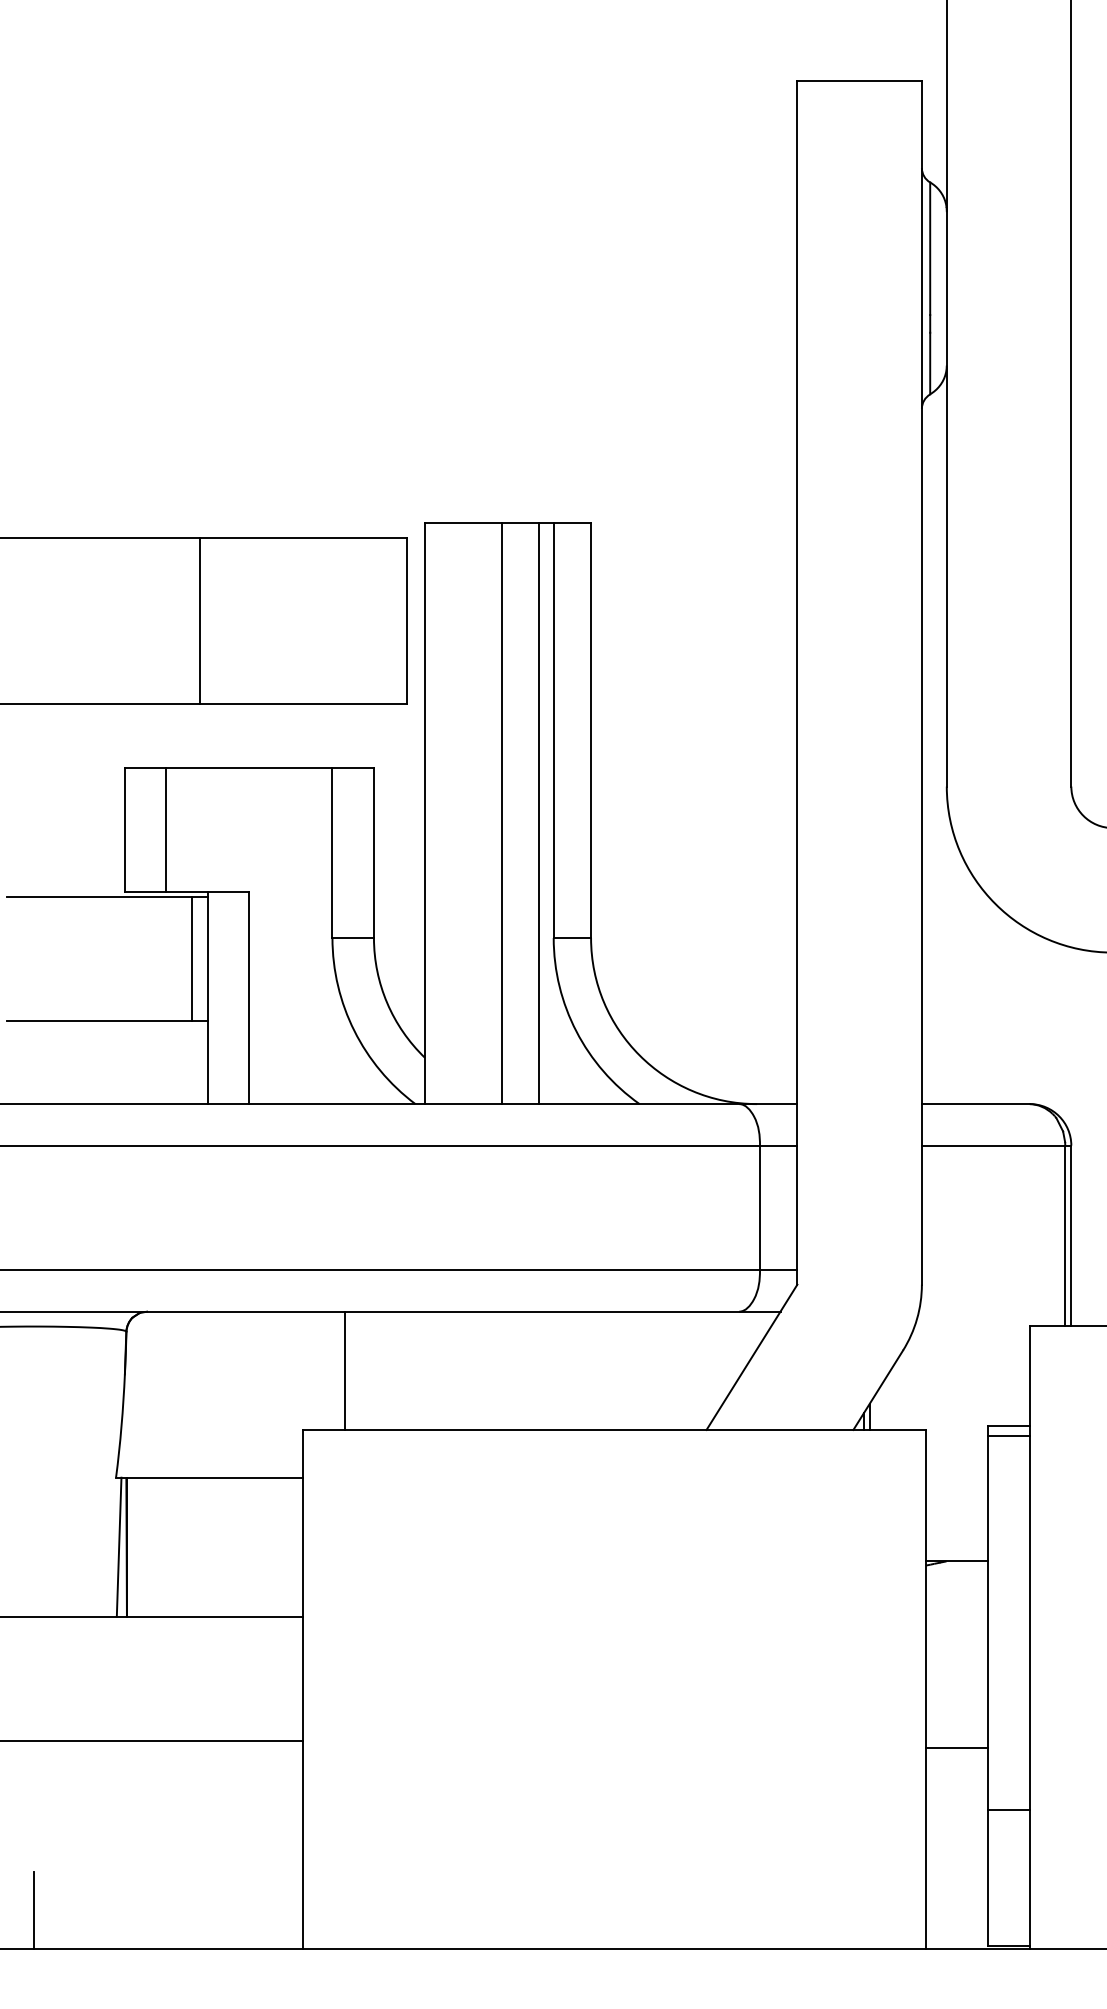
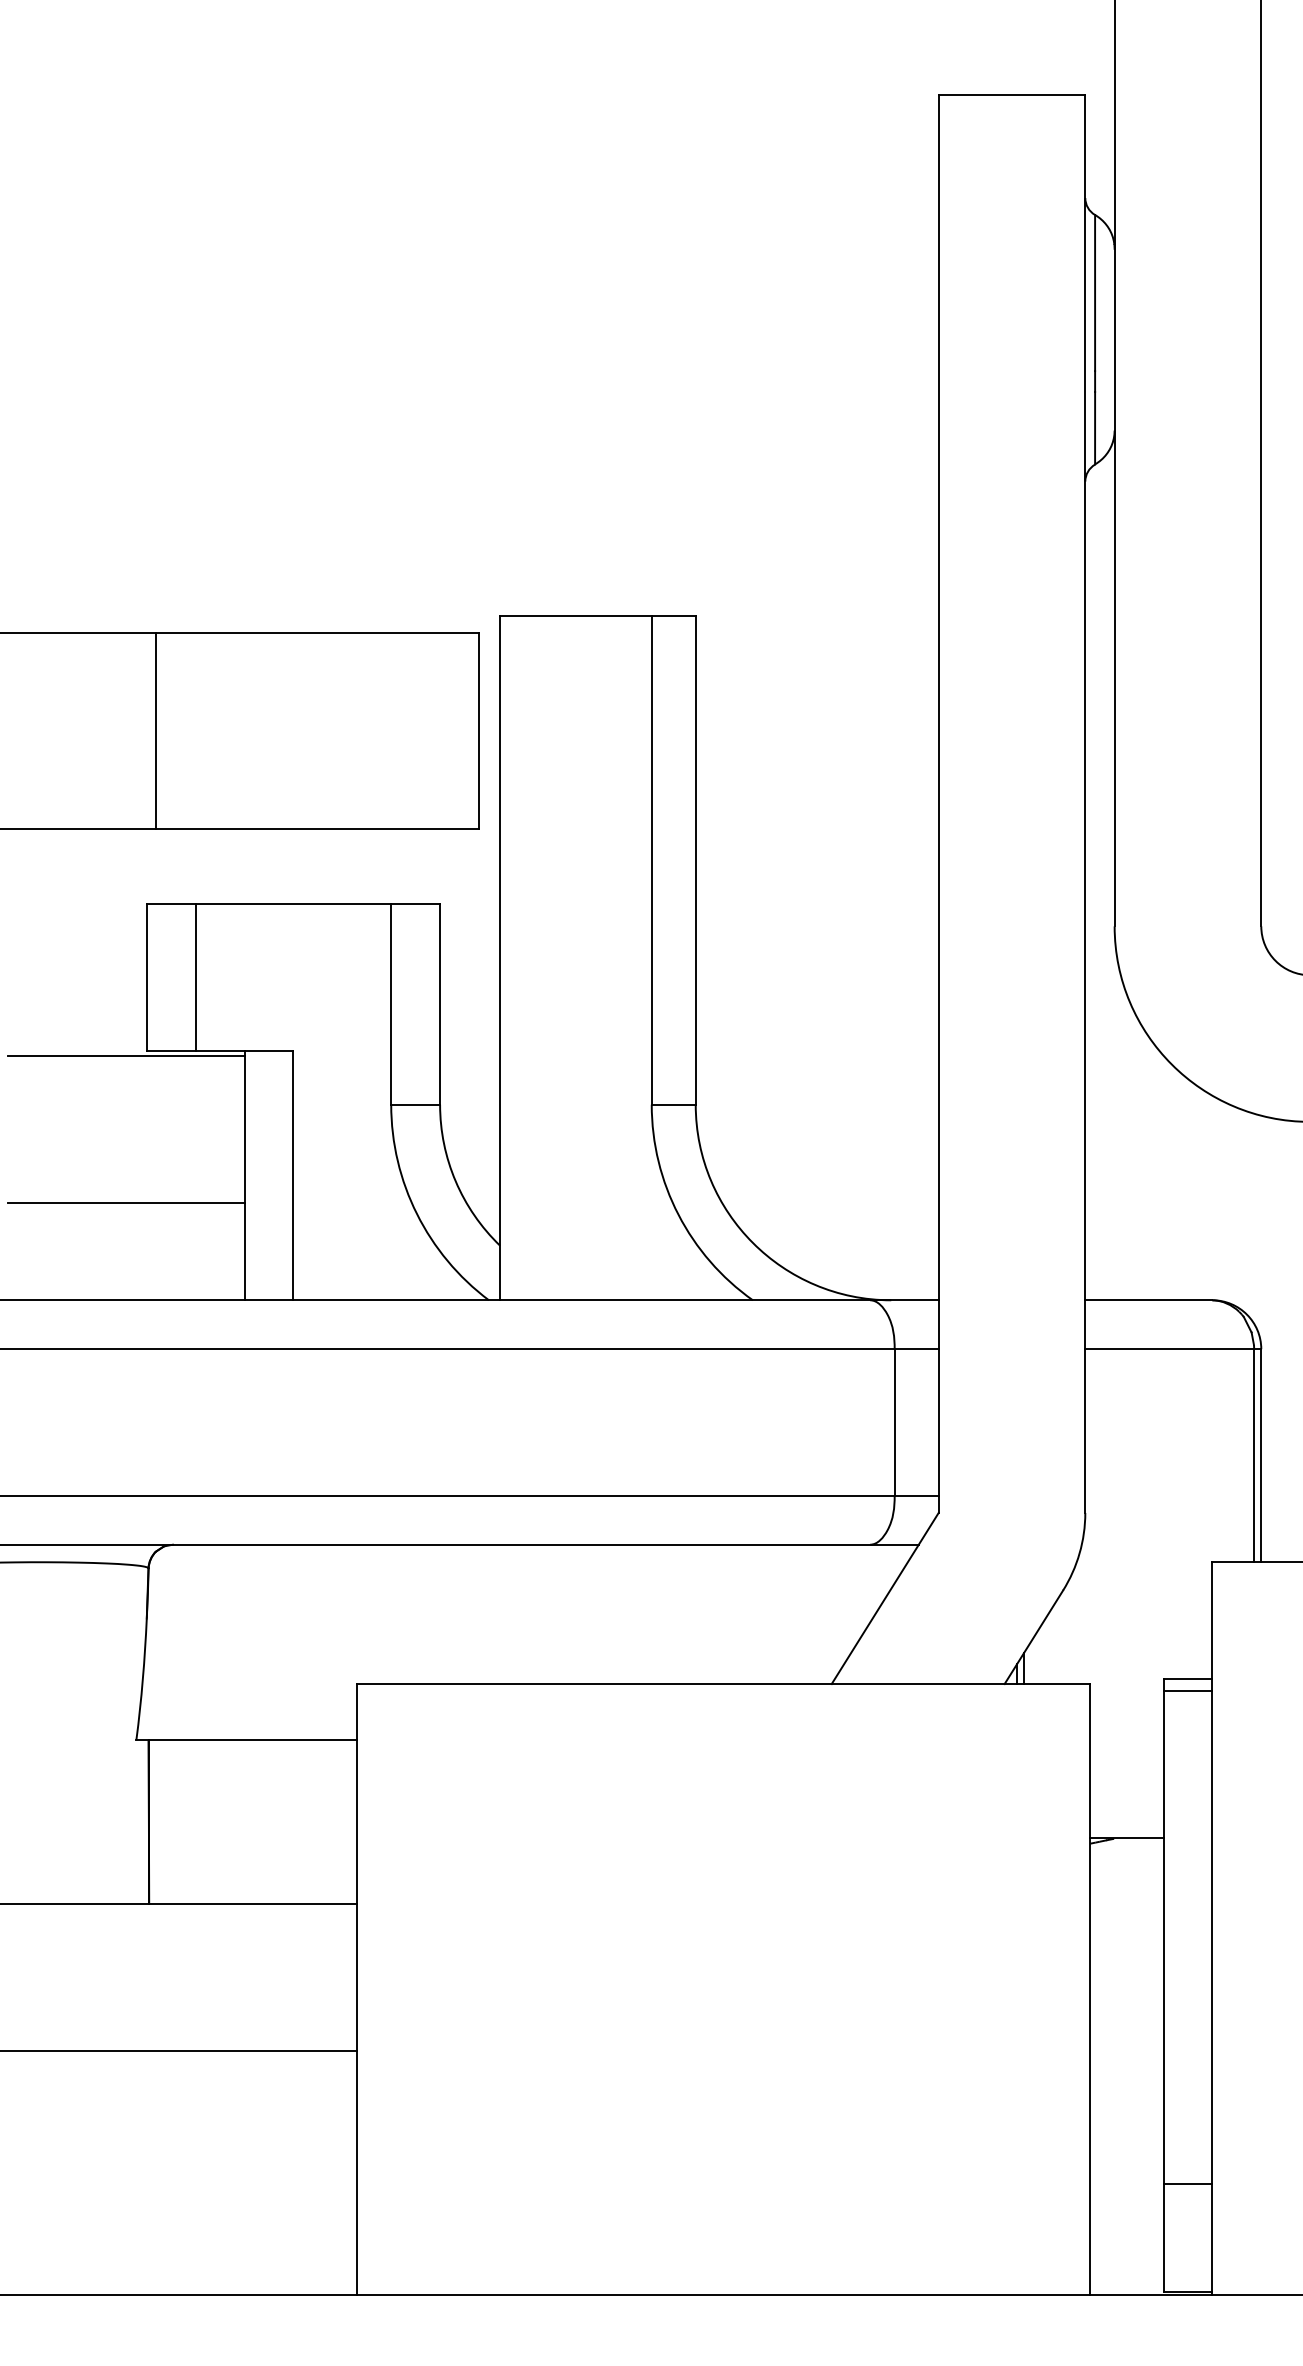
line: (199, 620) -> (155, 730), moved
line: (501, 813) -> (590, 957), removed
line: (539, 813) -> (634, 957), removed
line: (192, 958) -> (226, 1128), removed
line: (344, 1370) -> (405, 1614), removed
line: (118, 1546) -> (139, 1821), removed
line: (956, 1747) -> (1126, 2057), removed
line: (1008, 1809) -> (1187, 2184), moved
line: (33, 1910) -> (39, 2249), removed

